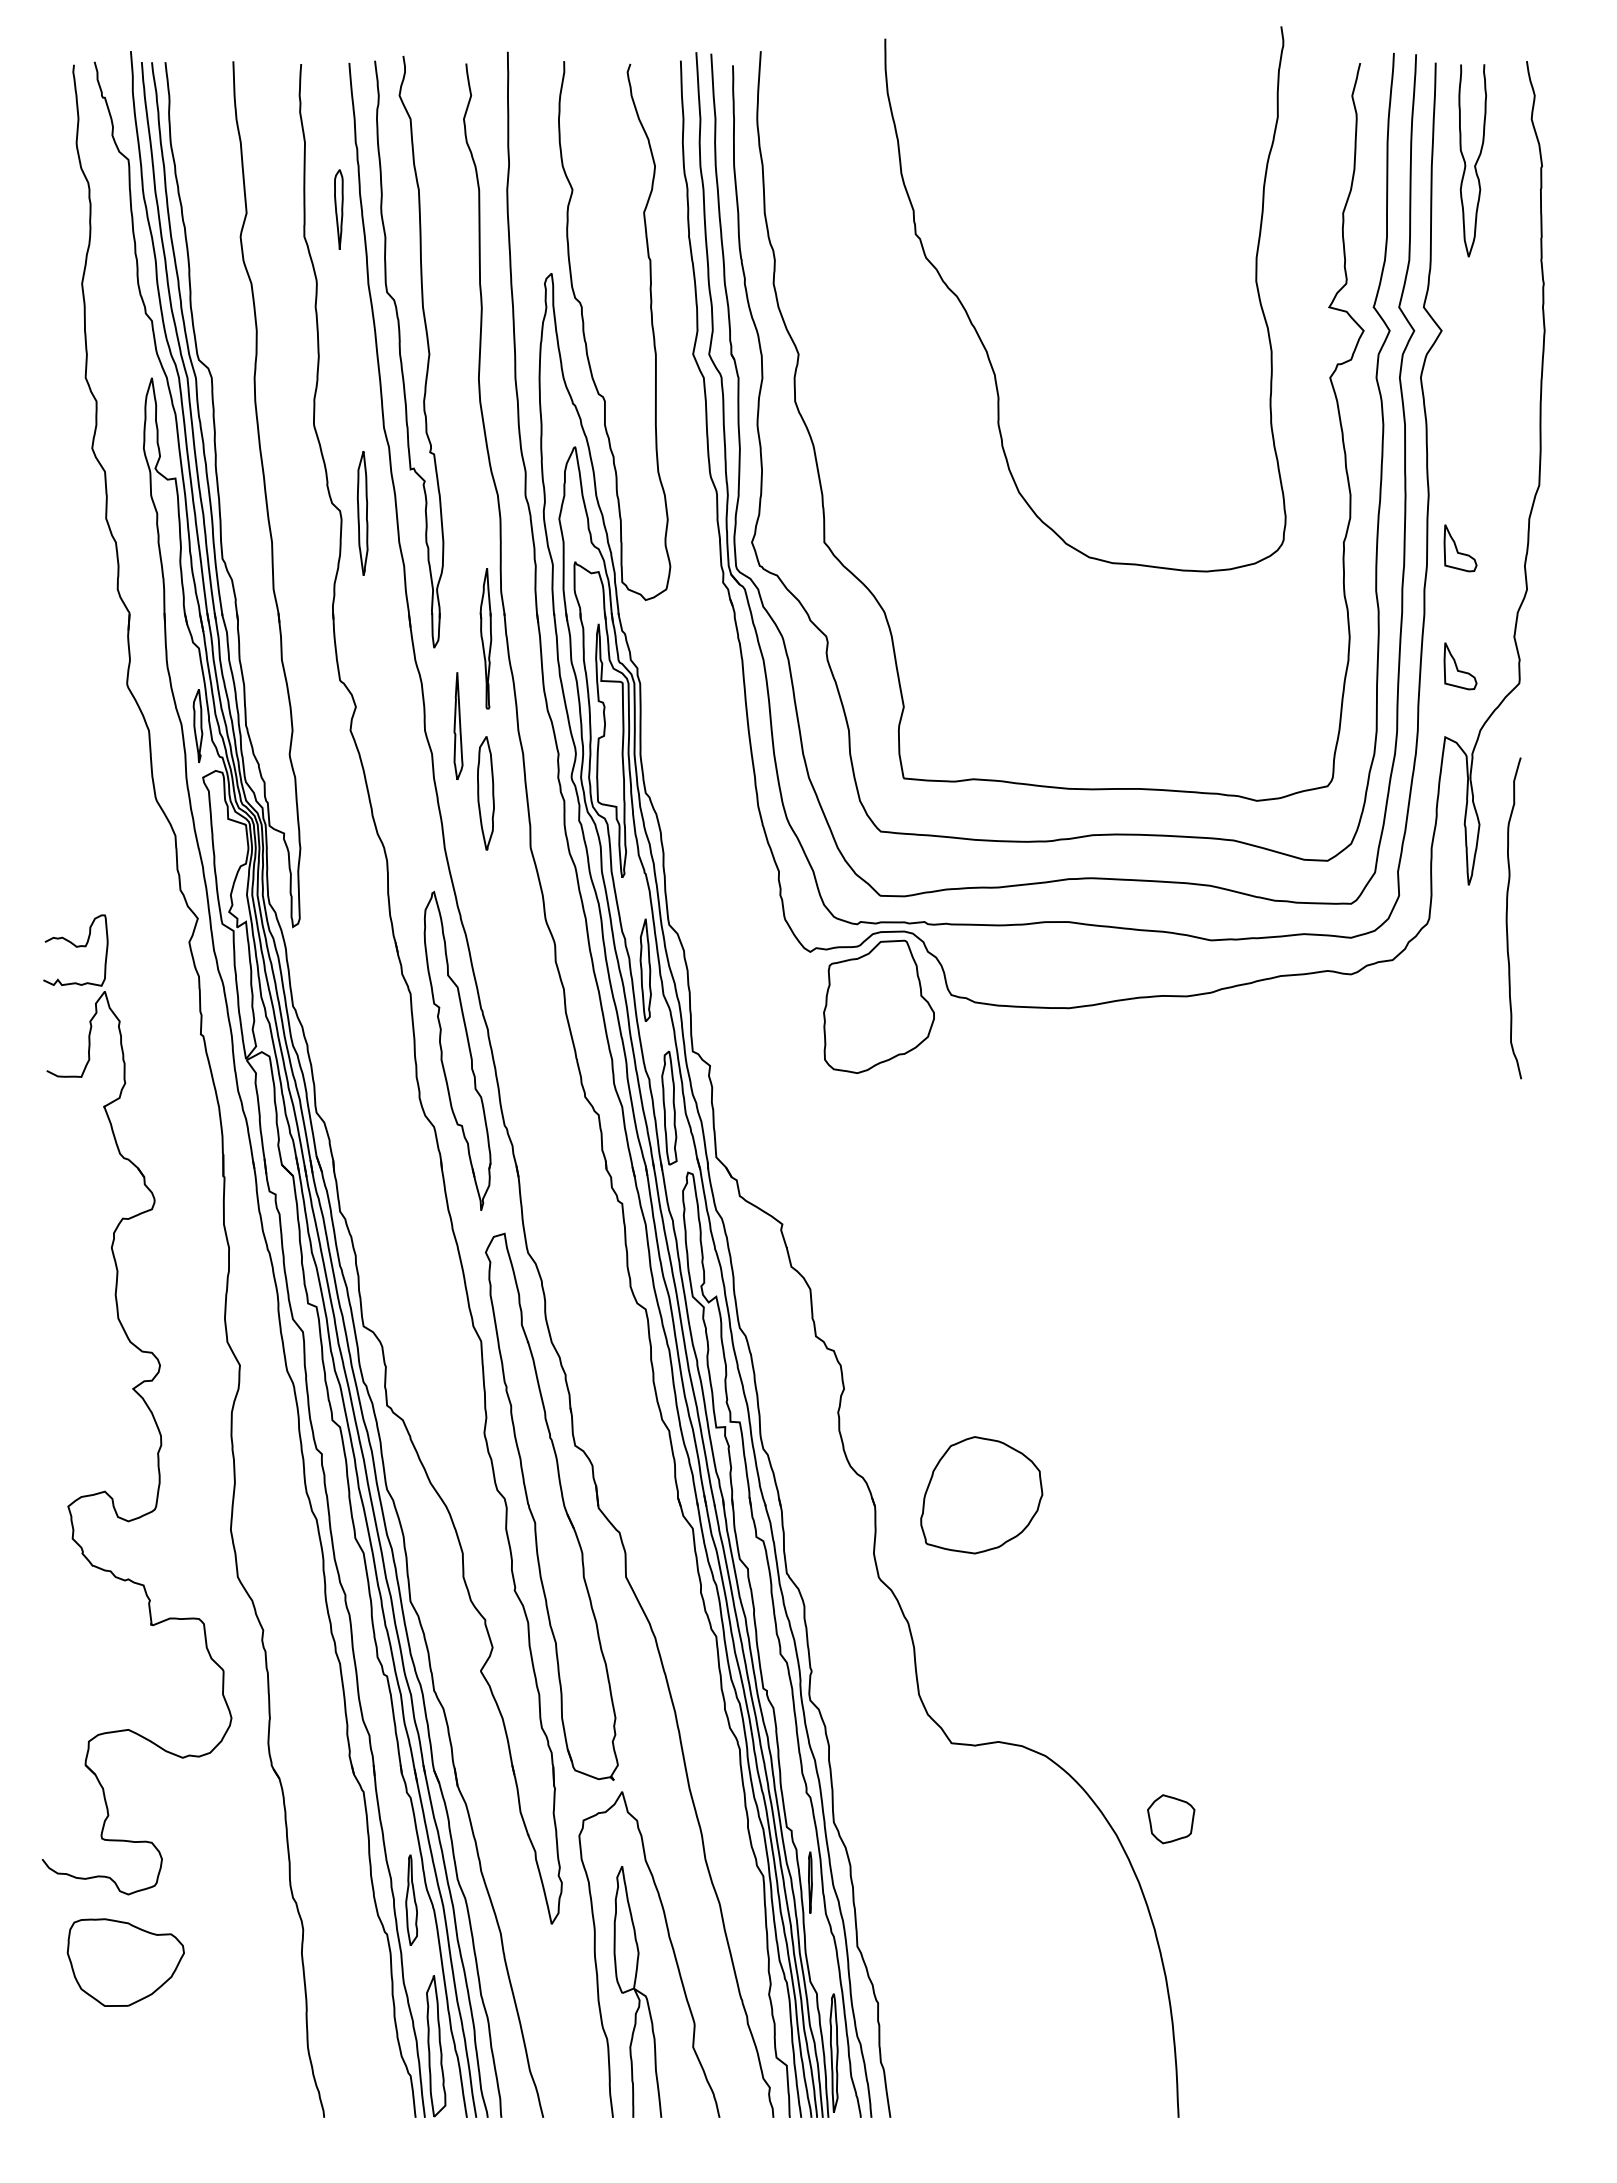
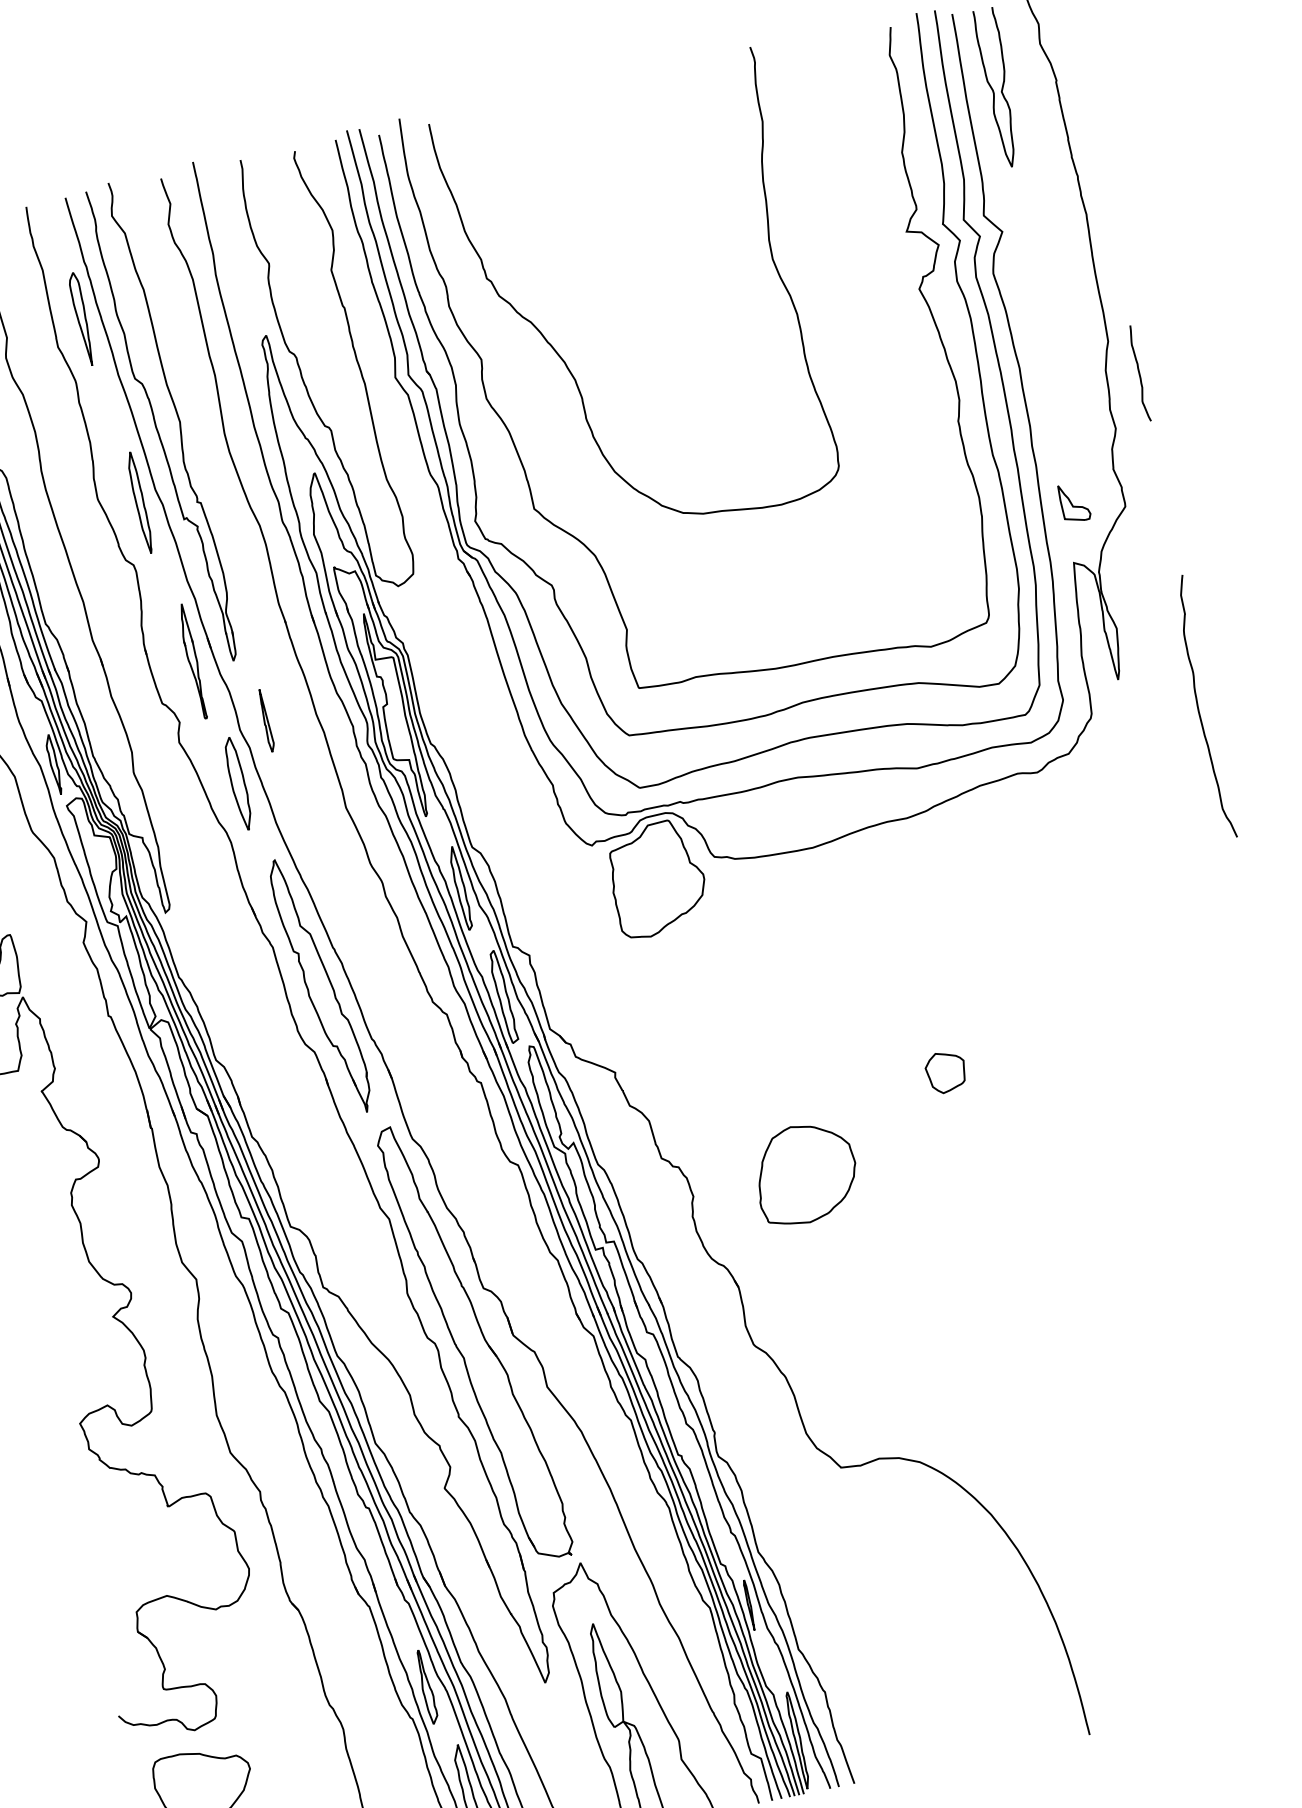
part: (338, 209) -> (81, 319), size x1.43
curve: (986, 348) -> (563, 359), moved
part: (362, 513) -> (139, 503), moved
curve: (1567, 530) -> (1138, 373), added
part: (1460, 548) -> (1054, 406), removed
part: (485, 638) -> (192, 661), moved
part: (458, 725) -> (266, 720), size x0.71
part: (485, 793) -> (238, 784), moved
curve: (1507, 918) -> (1198, 708), moved
part: (981, 1495) -> (805, 1173), moved
part: (1171, 1819) -> (946, 1072), moved

